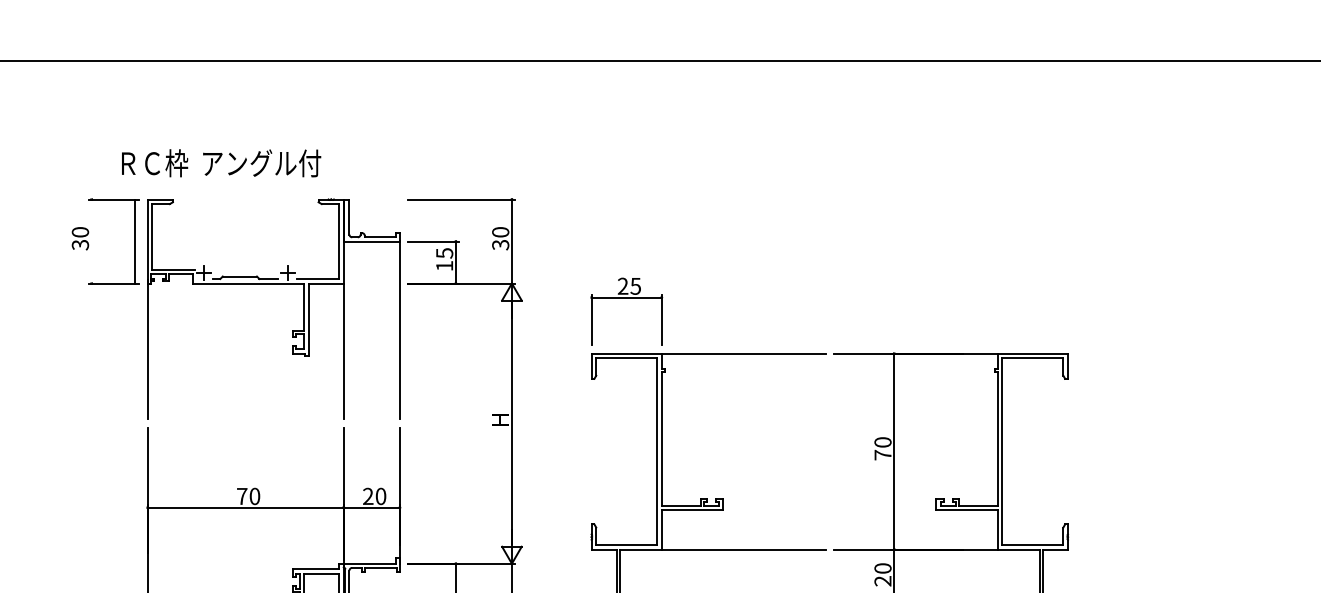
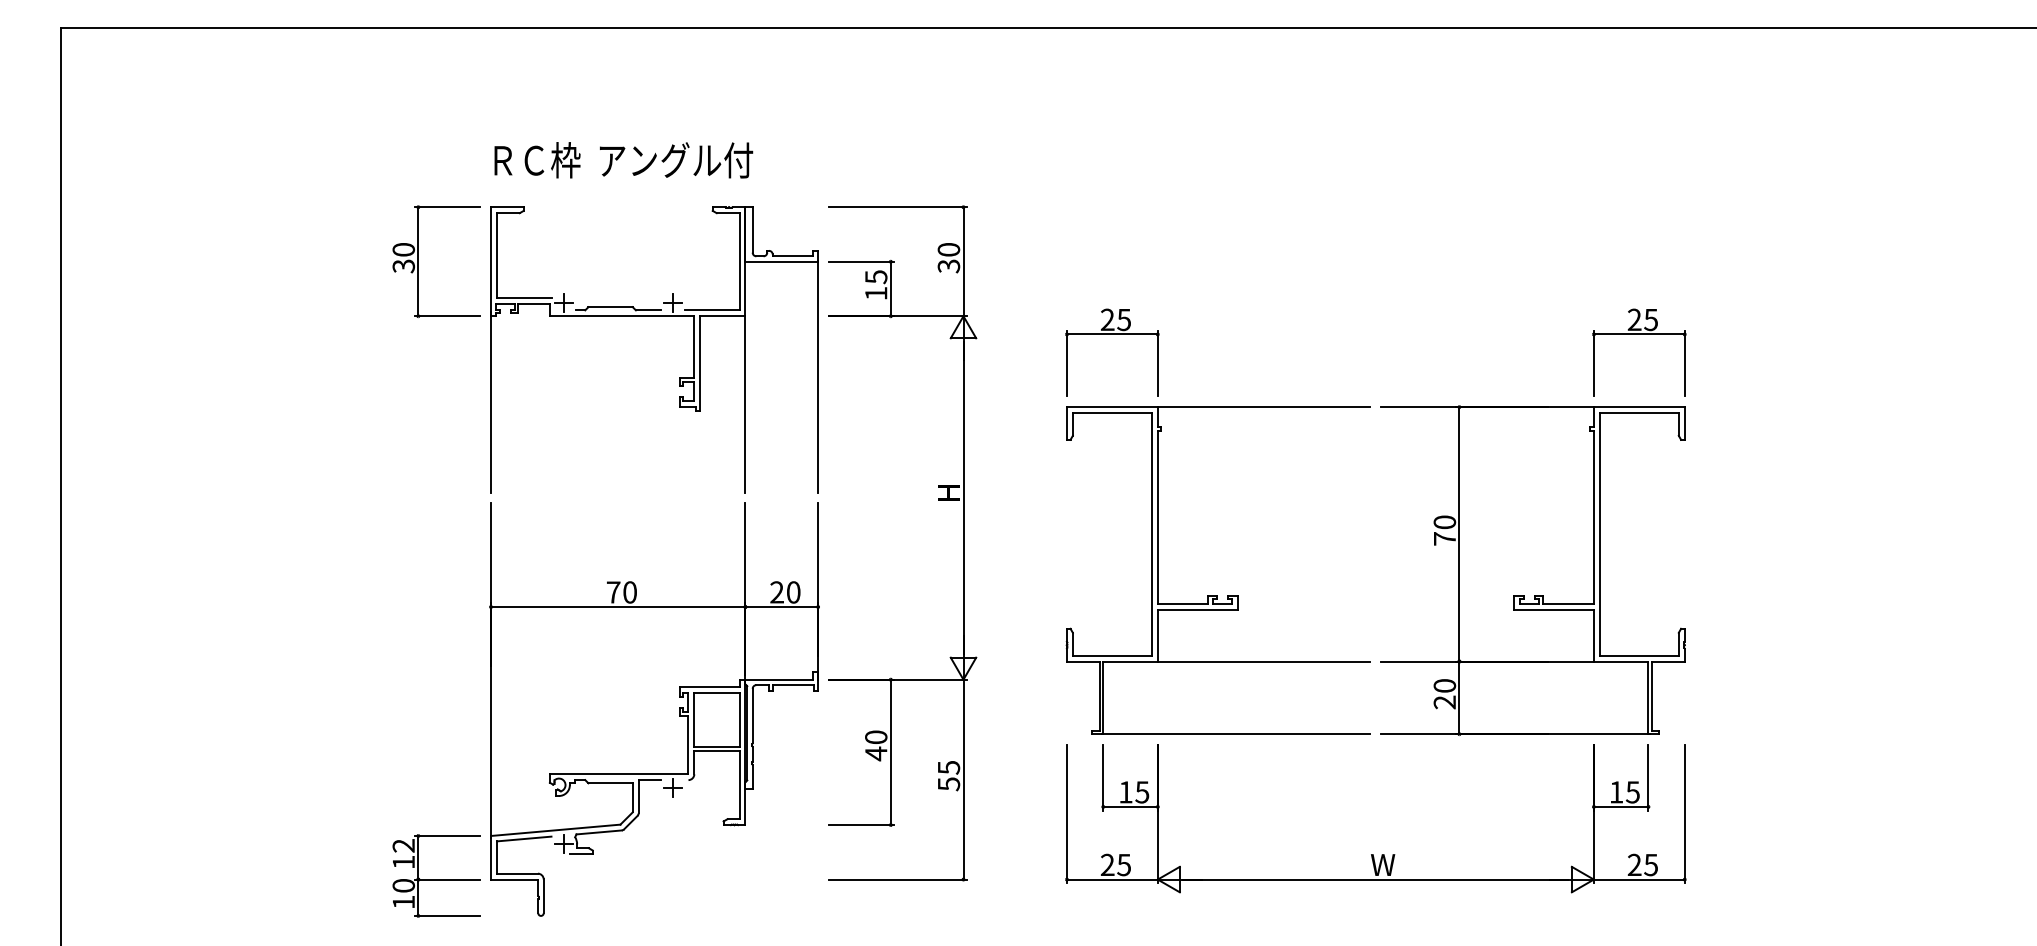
text: (221, 163) -> (623, 160), moved
line: (134, 241) -> (418, 261), moved
part: (1033, 297) -> (1639, 334), added

